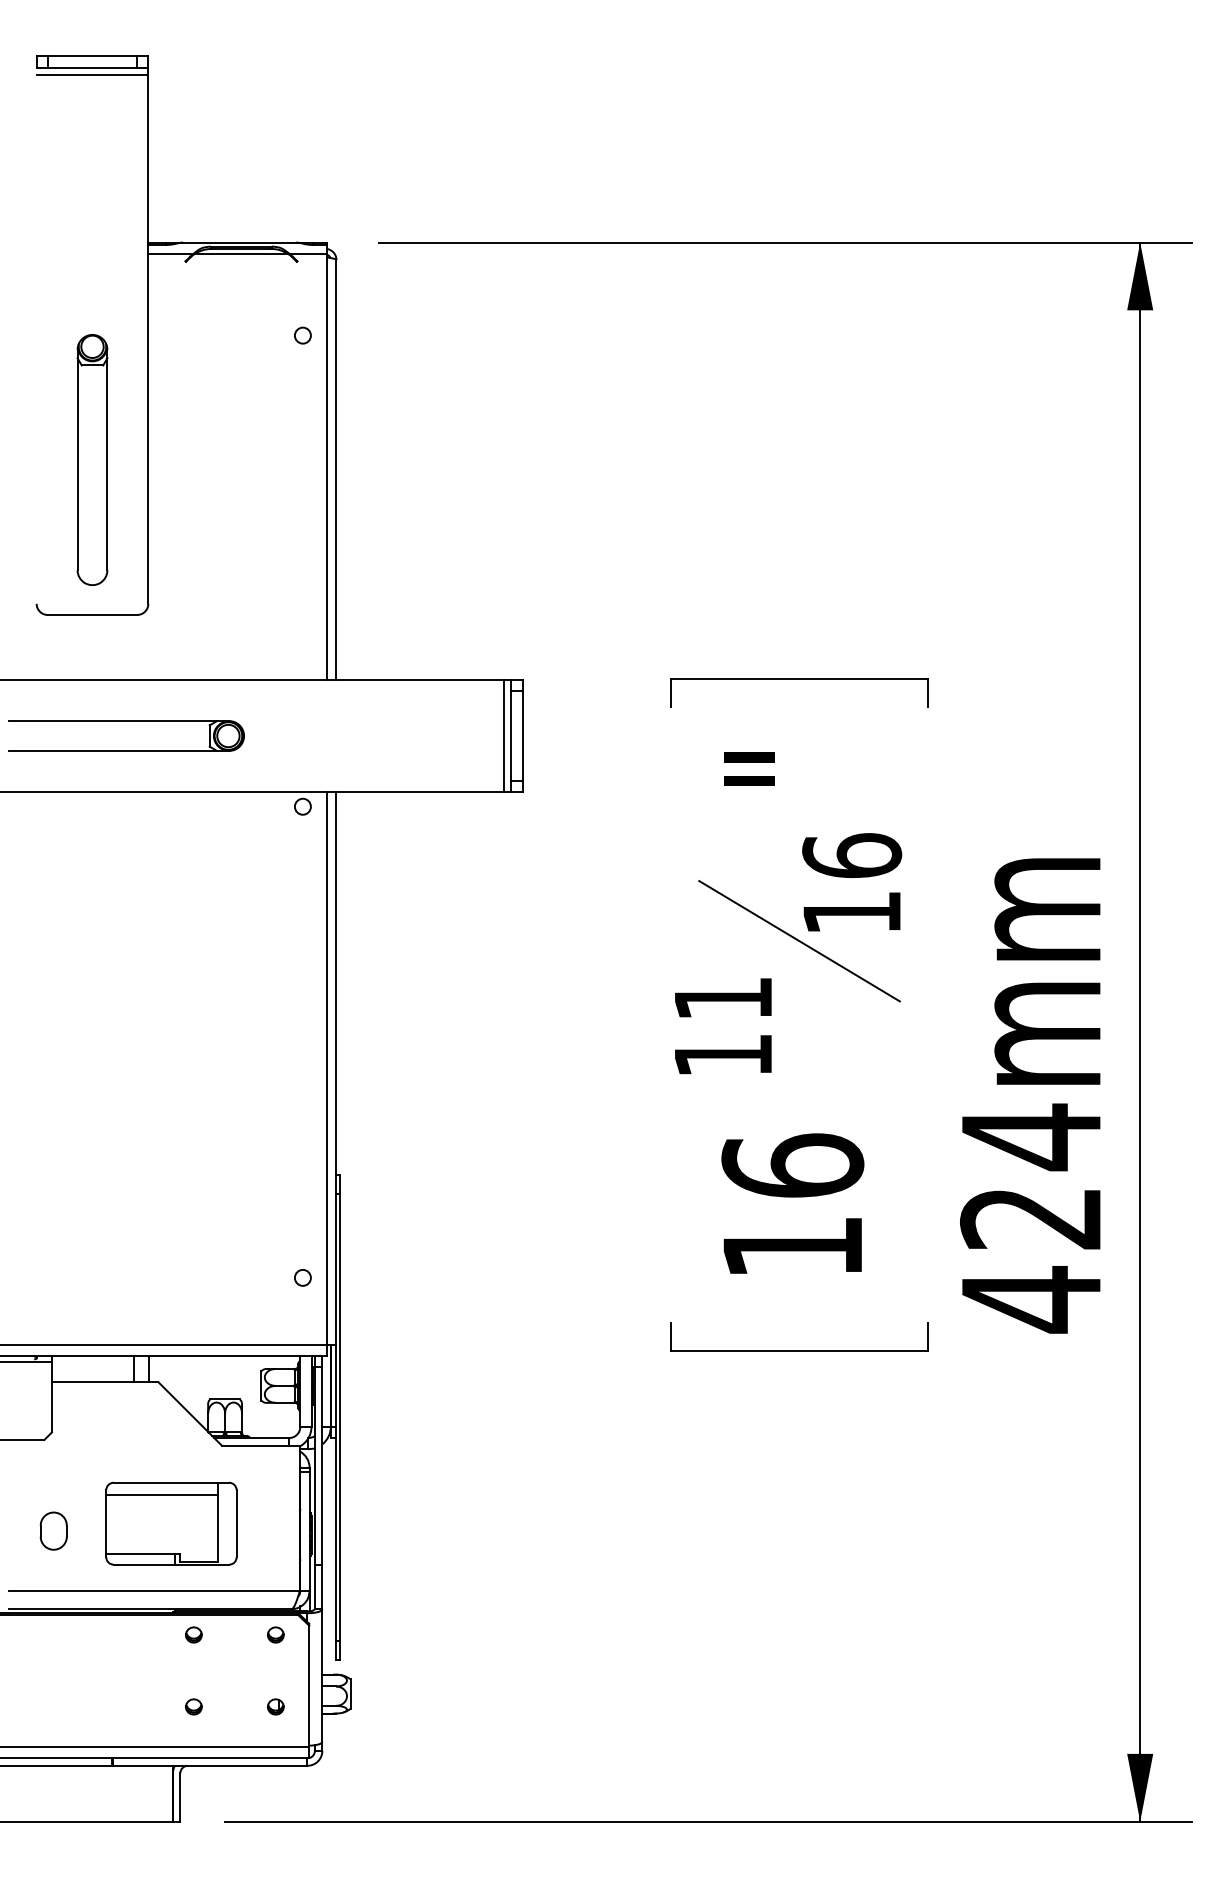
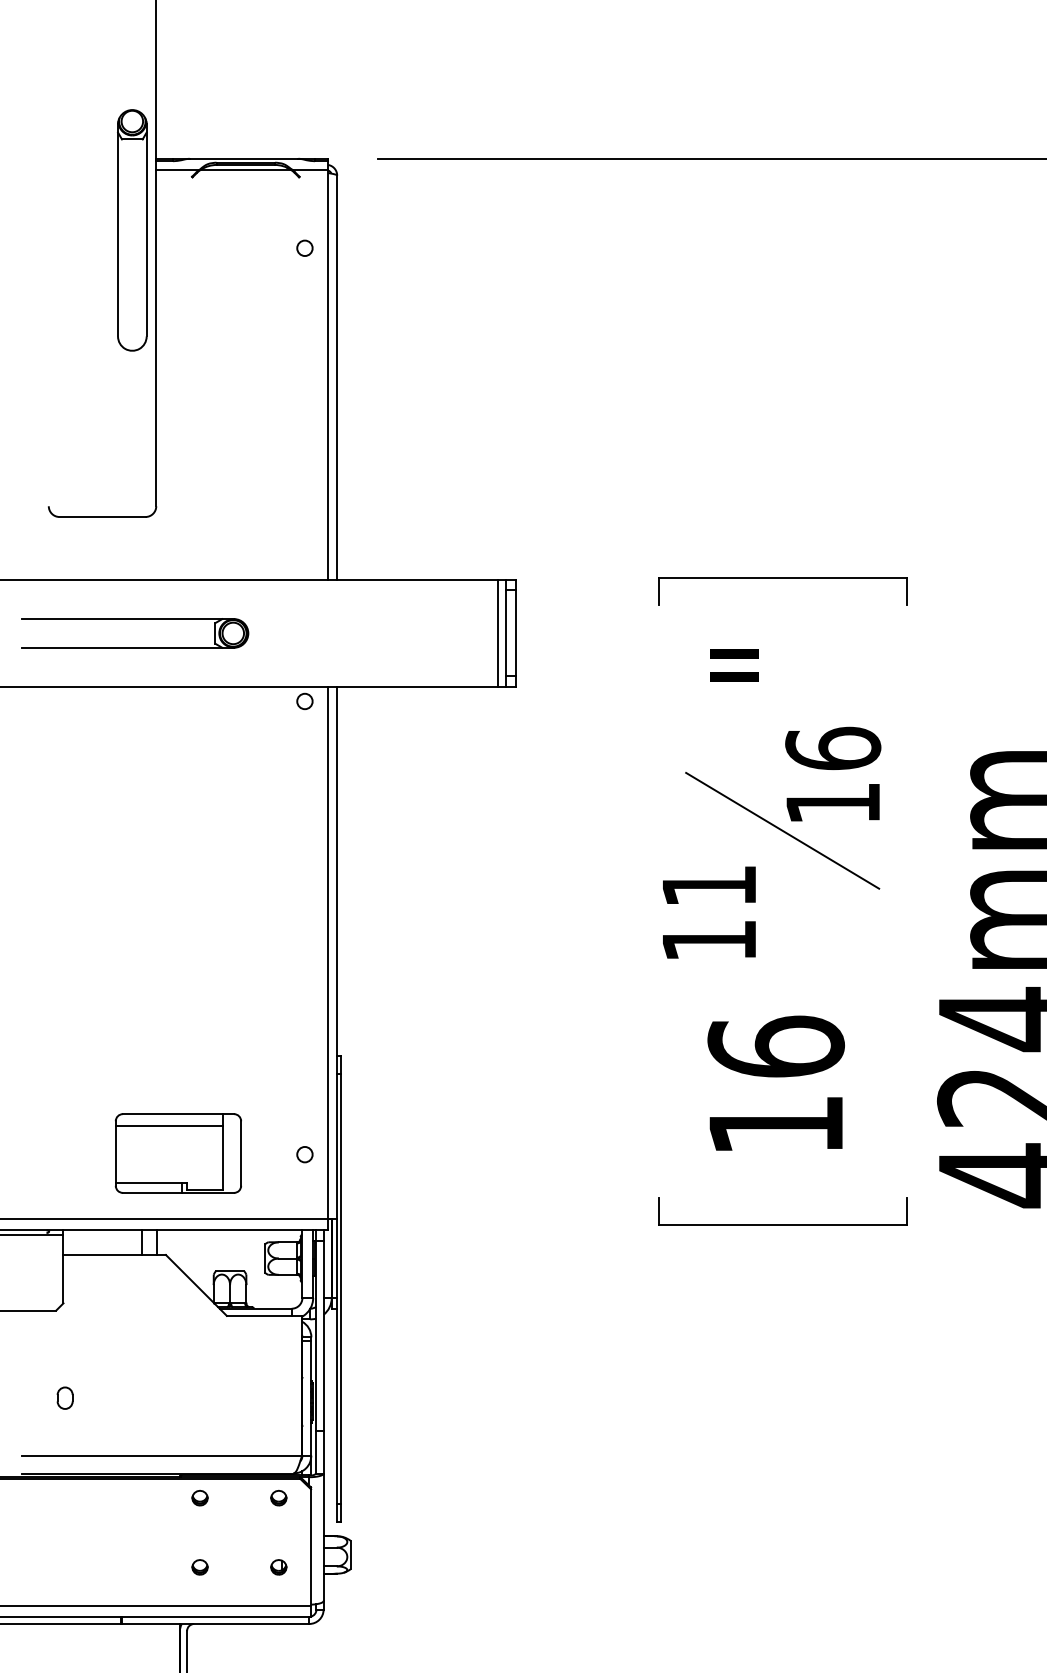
part: (92, 459) -> (132, 229), moved
part: (171, 1523) -> (178, 1153), moved
part: (53, 1530) -> (65, 1397), size x0.6

